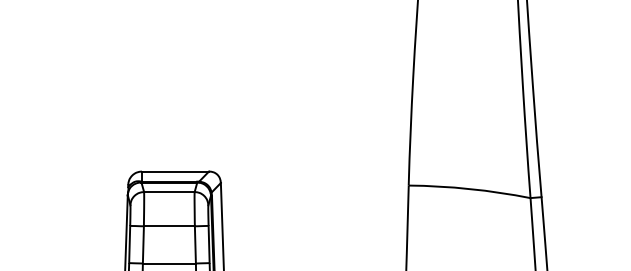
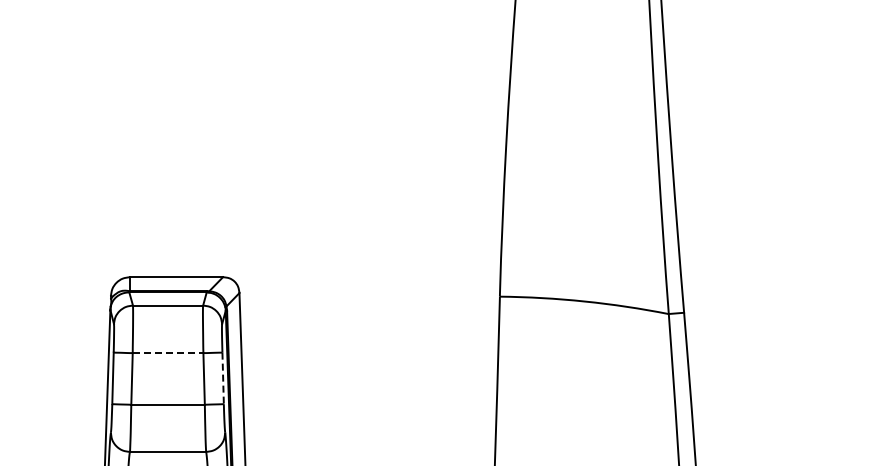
line: (169, 226) -> (168, 353), solid -> dashed
line: (209, 244) -> (223, 378), solid -> dashed

